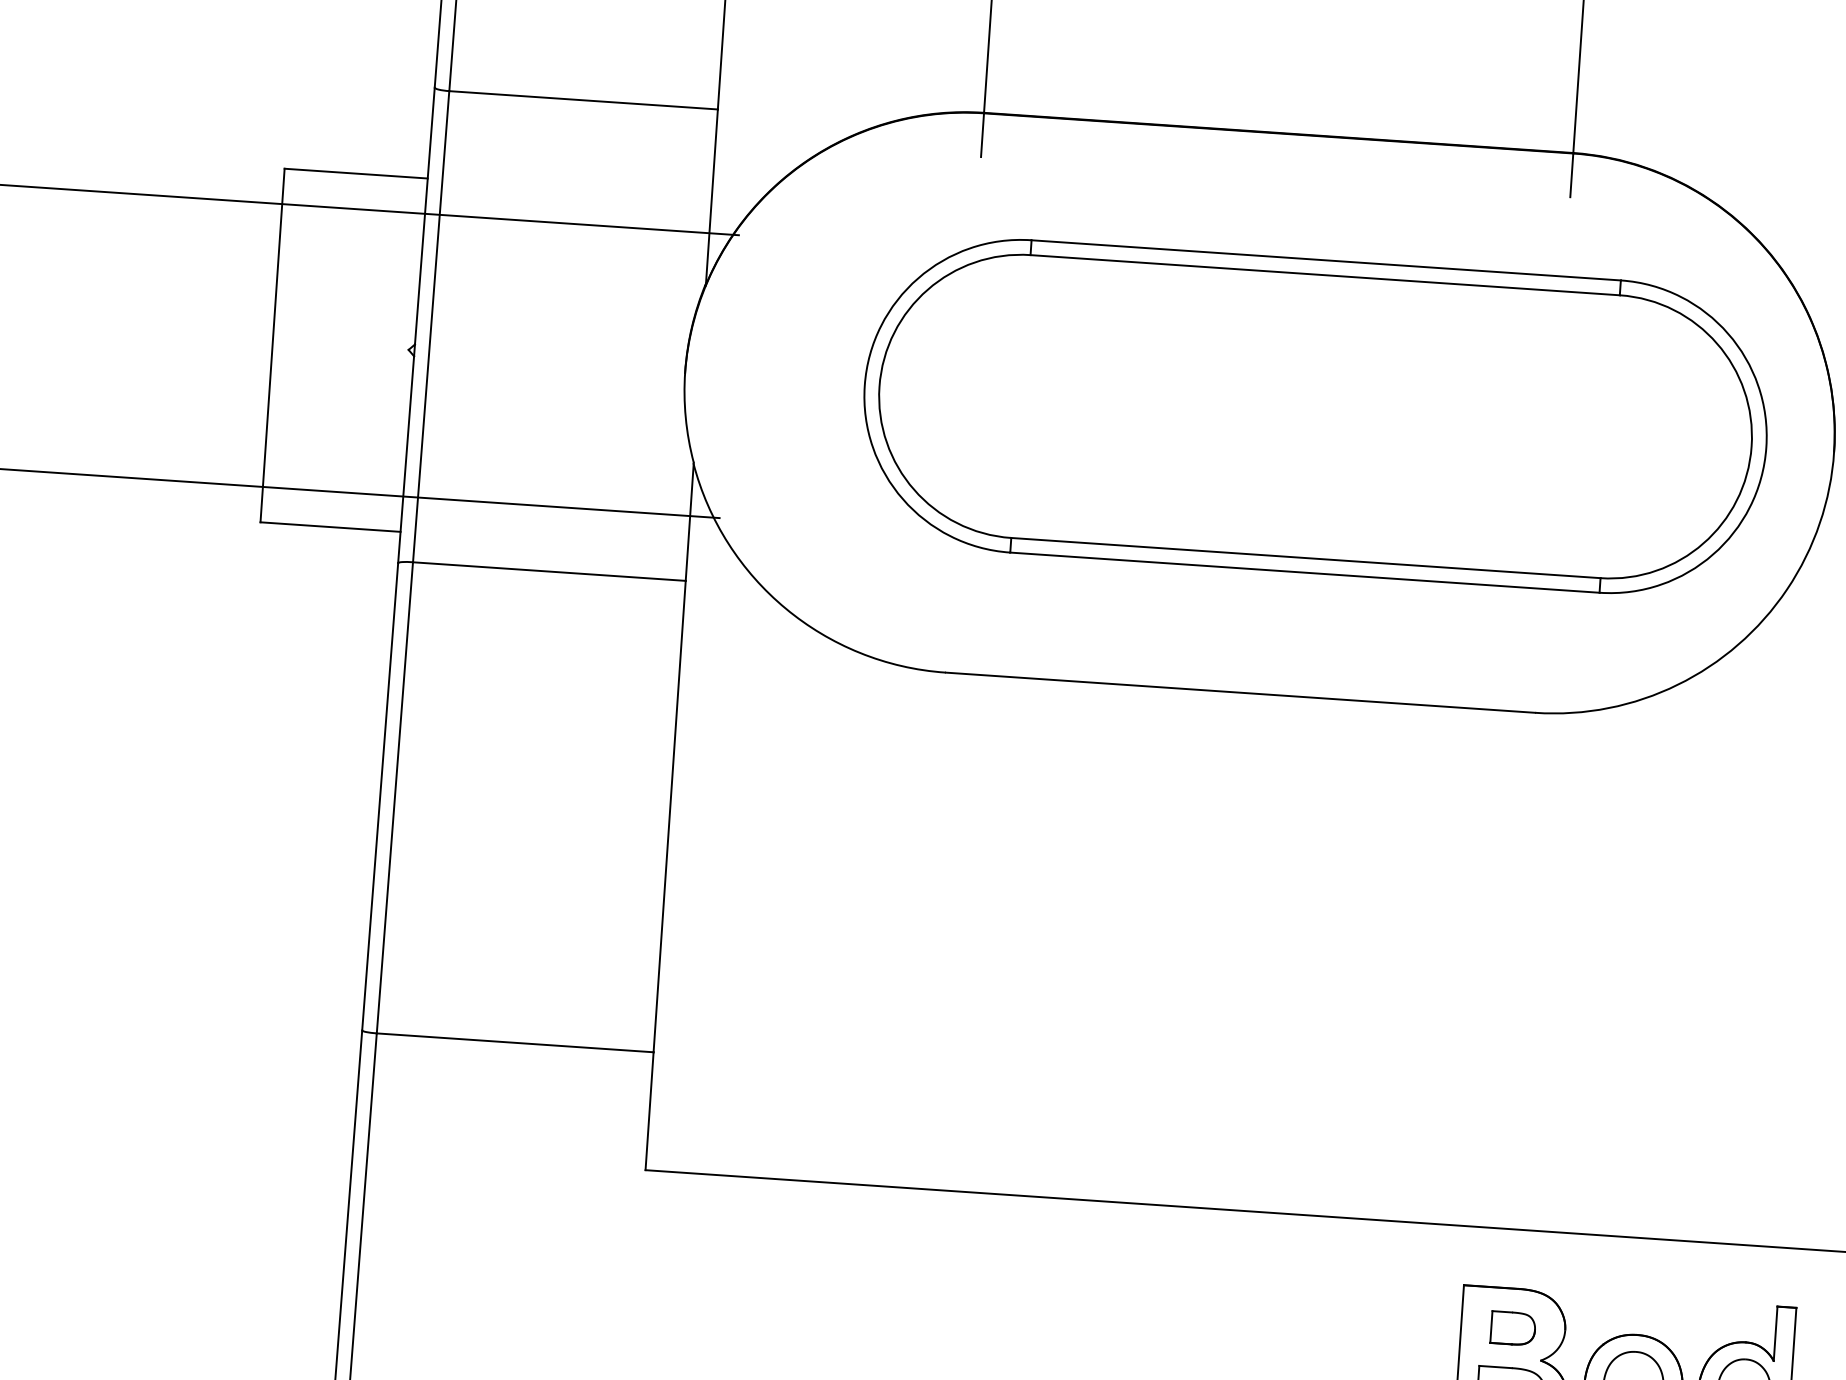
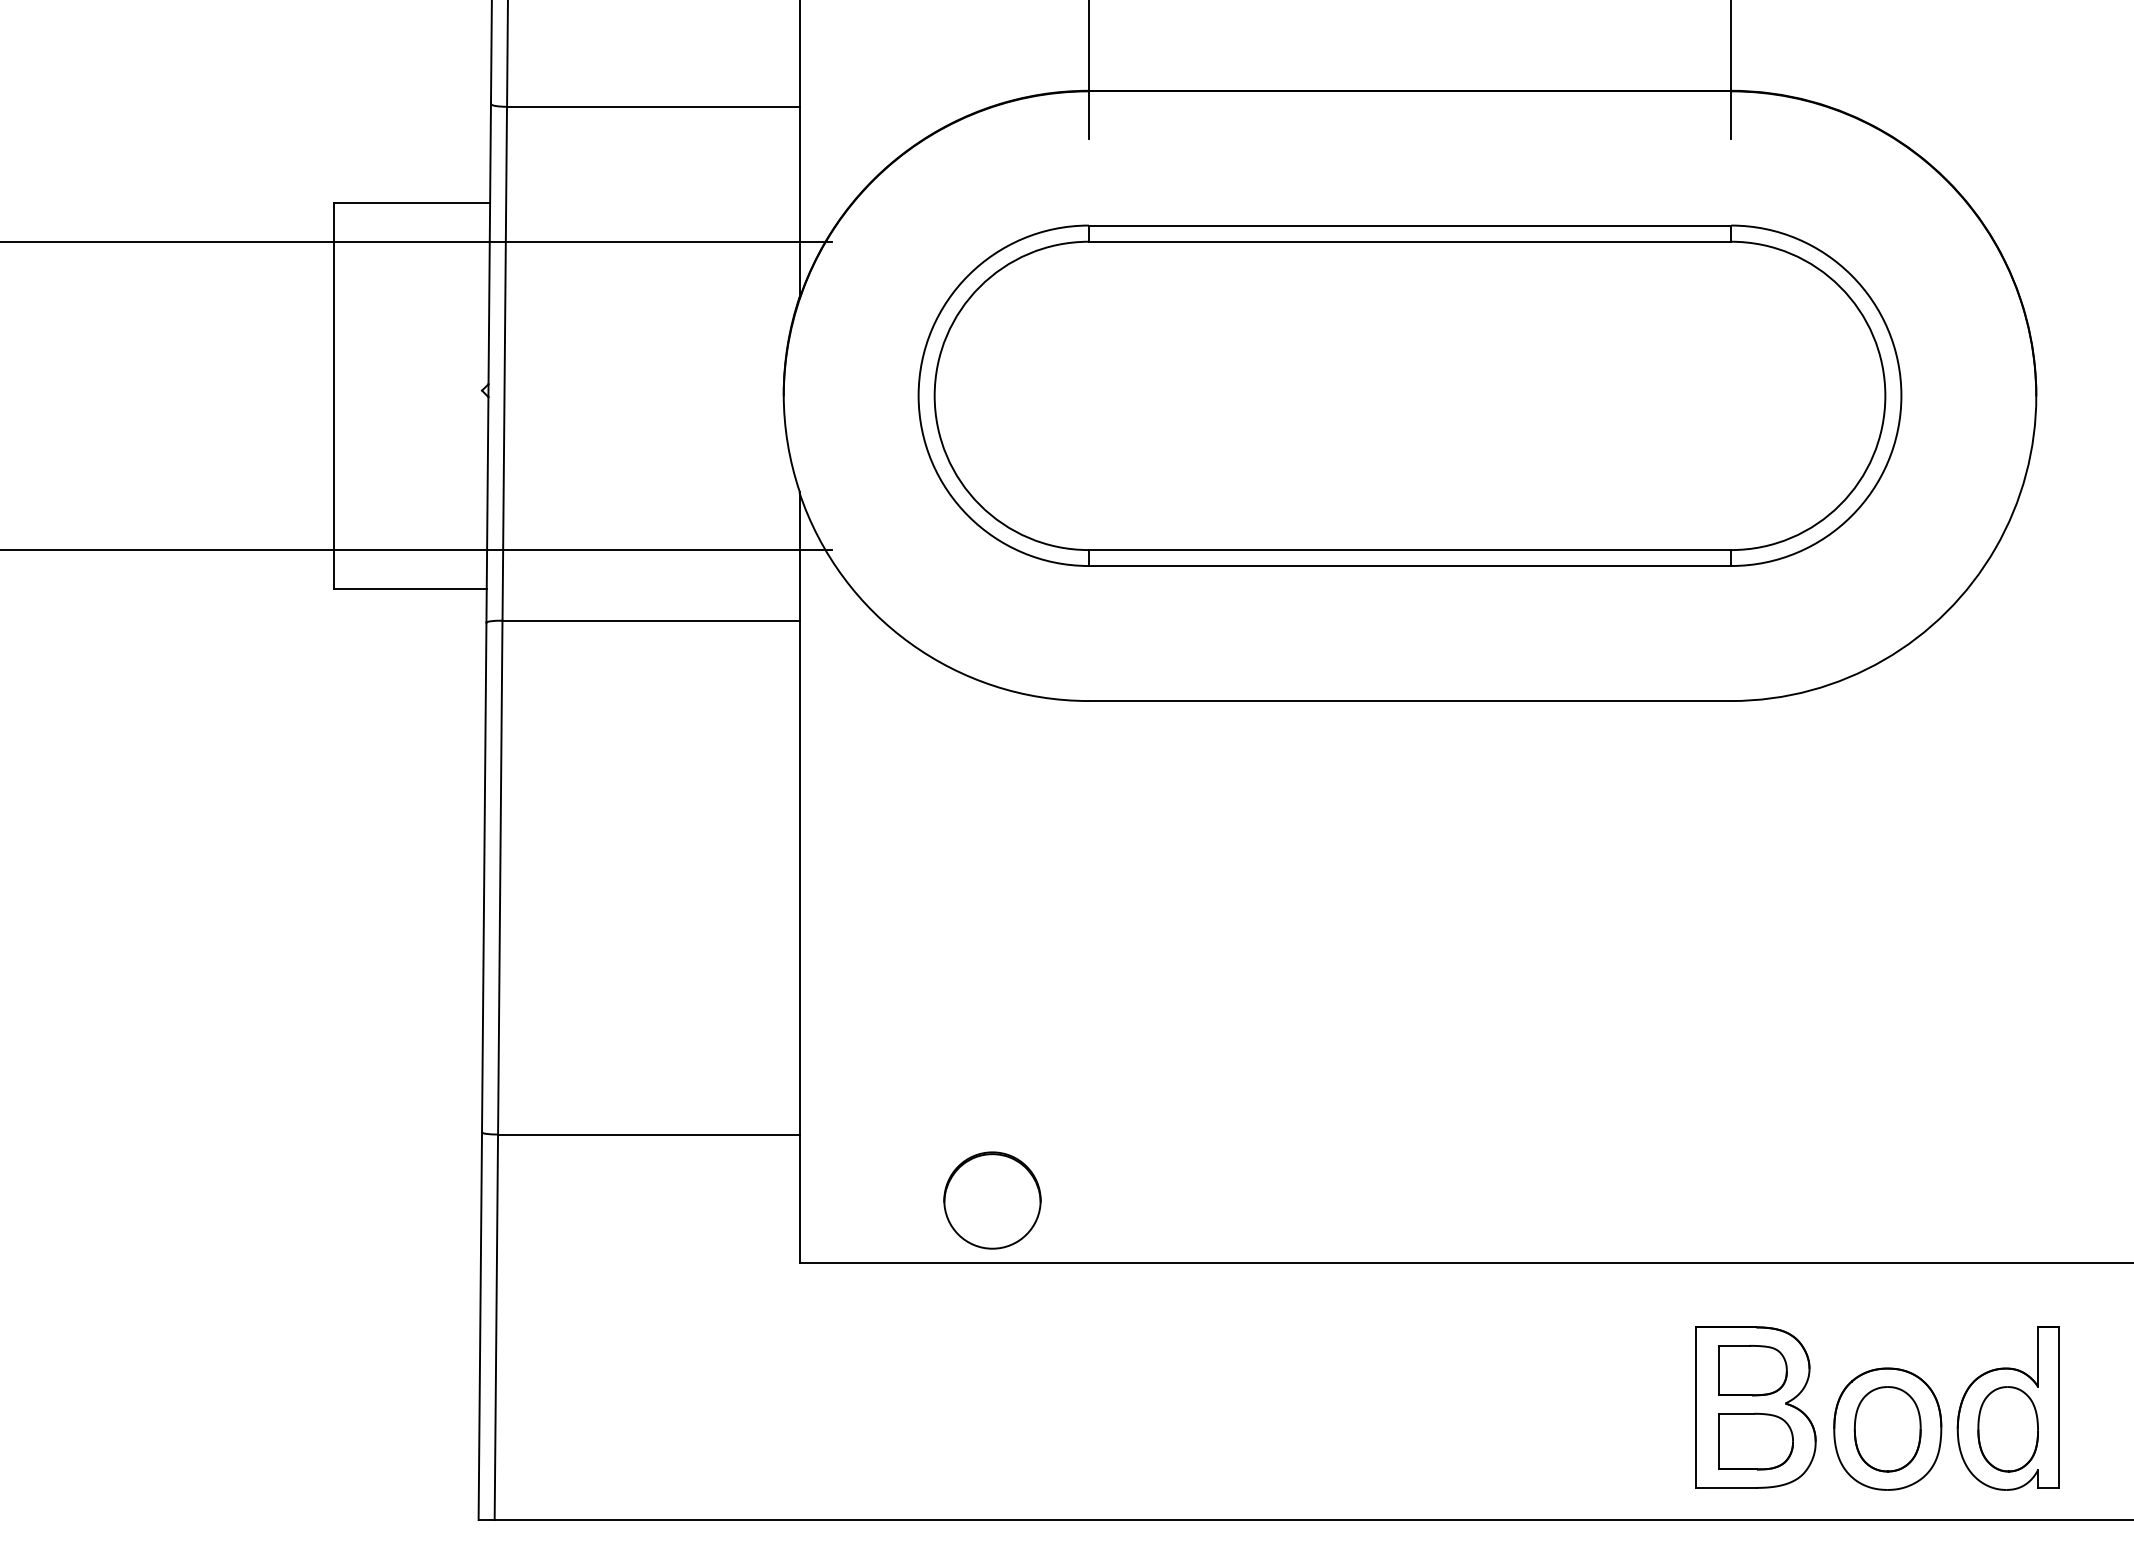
part: (1315, 416) -> (1409, 395), moved
part: (826, 1124) -> (992, 1200), added
part: (1512, 1328) -> (1752, 1370), size x1.43

